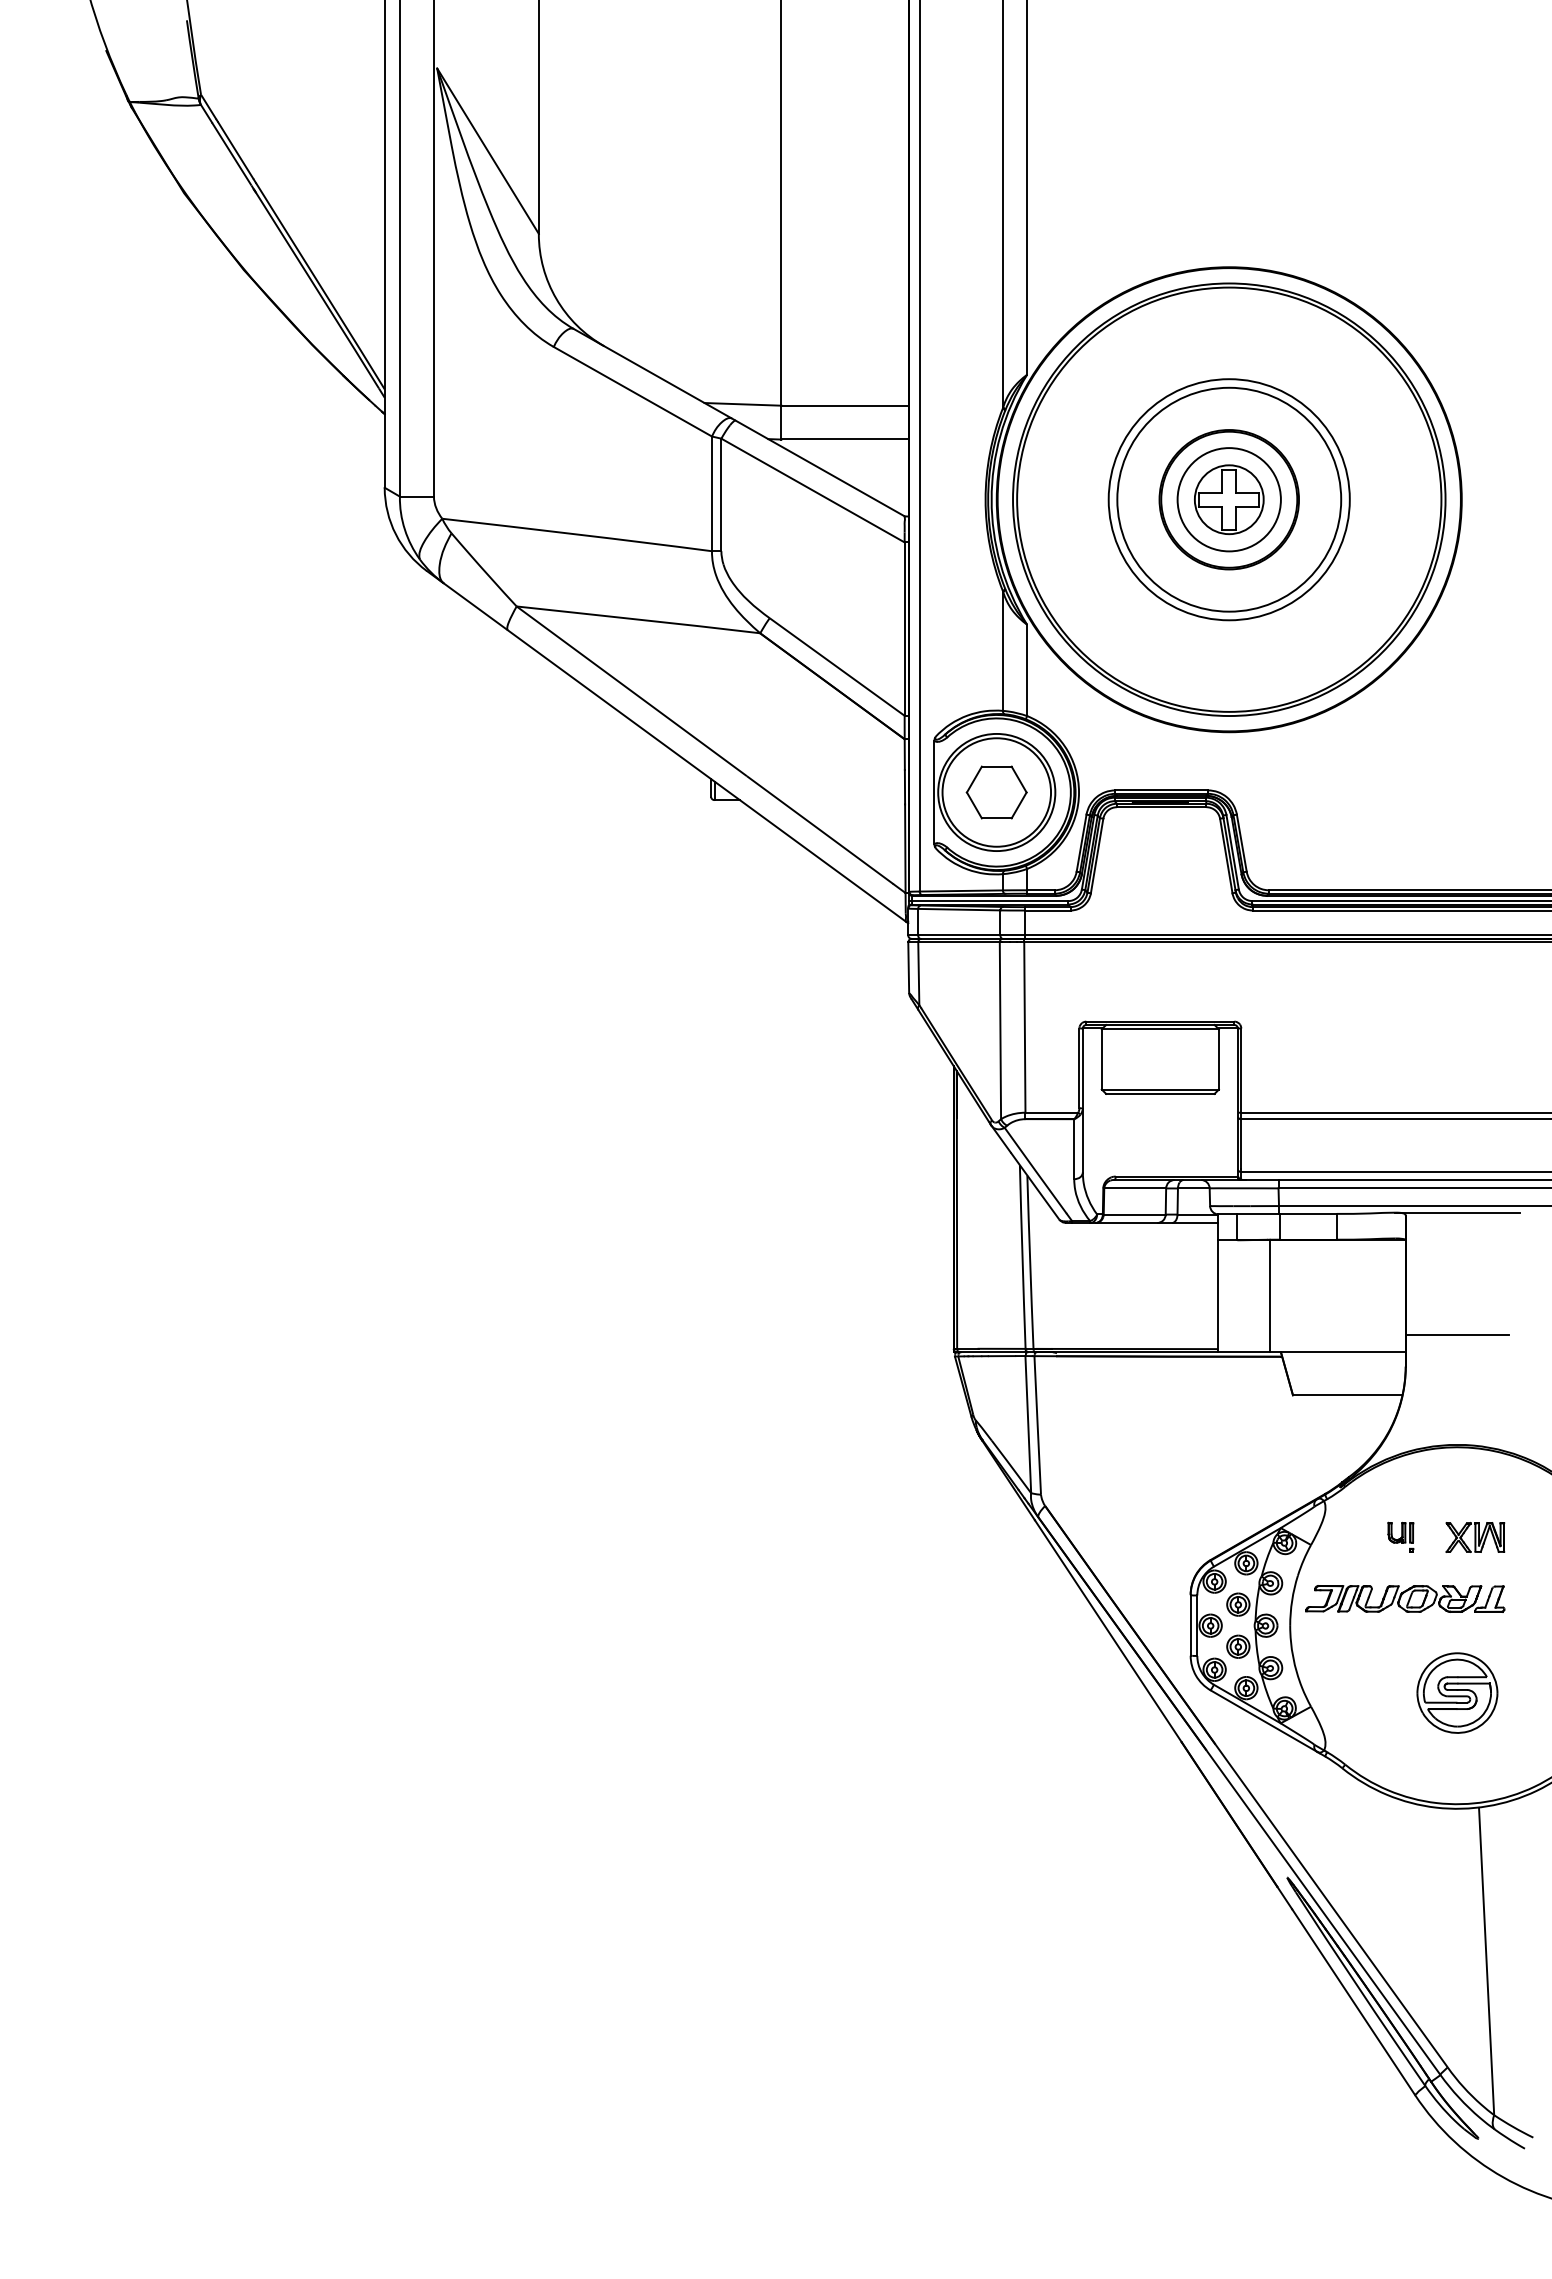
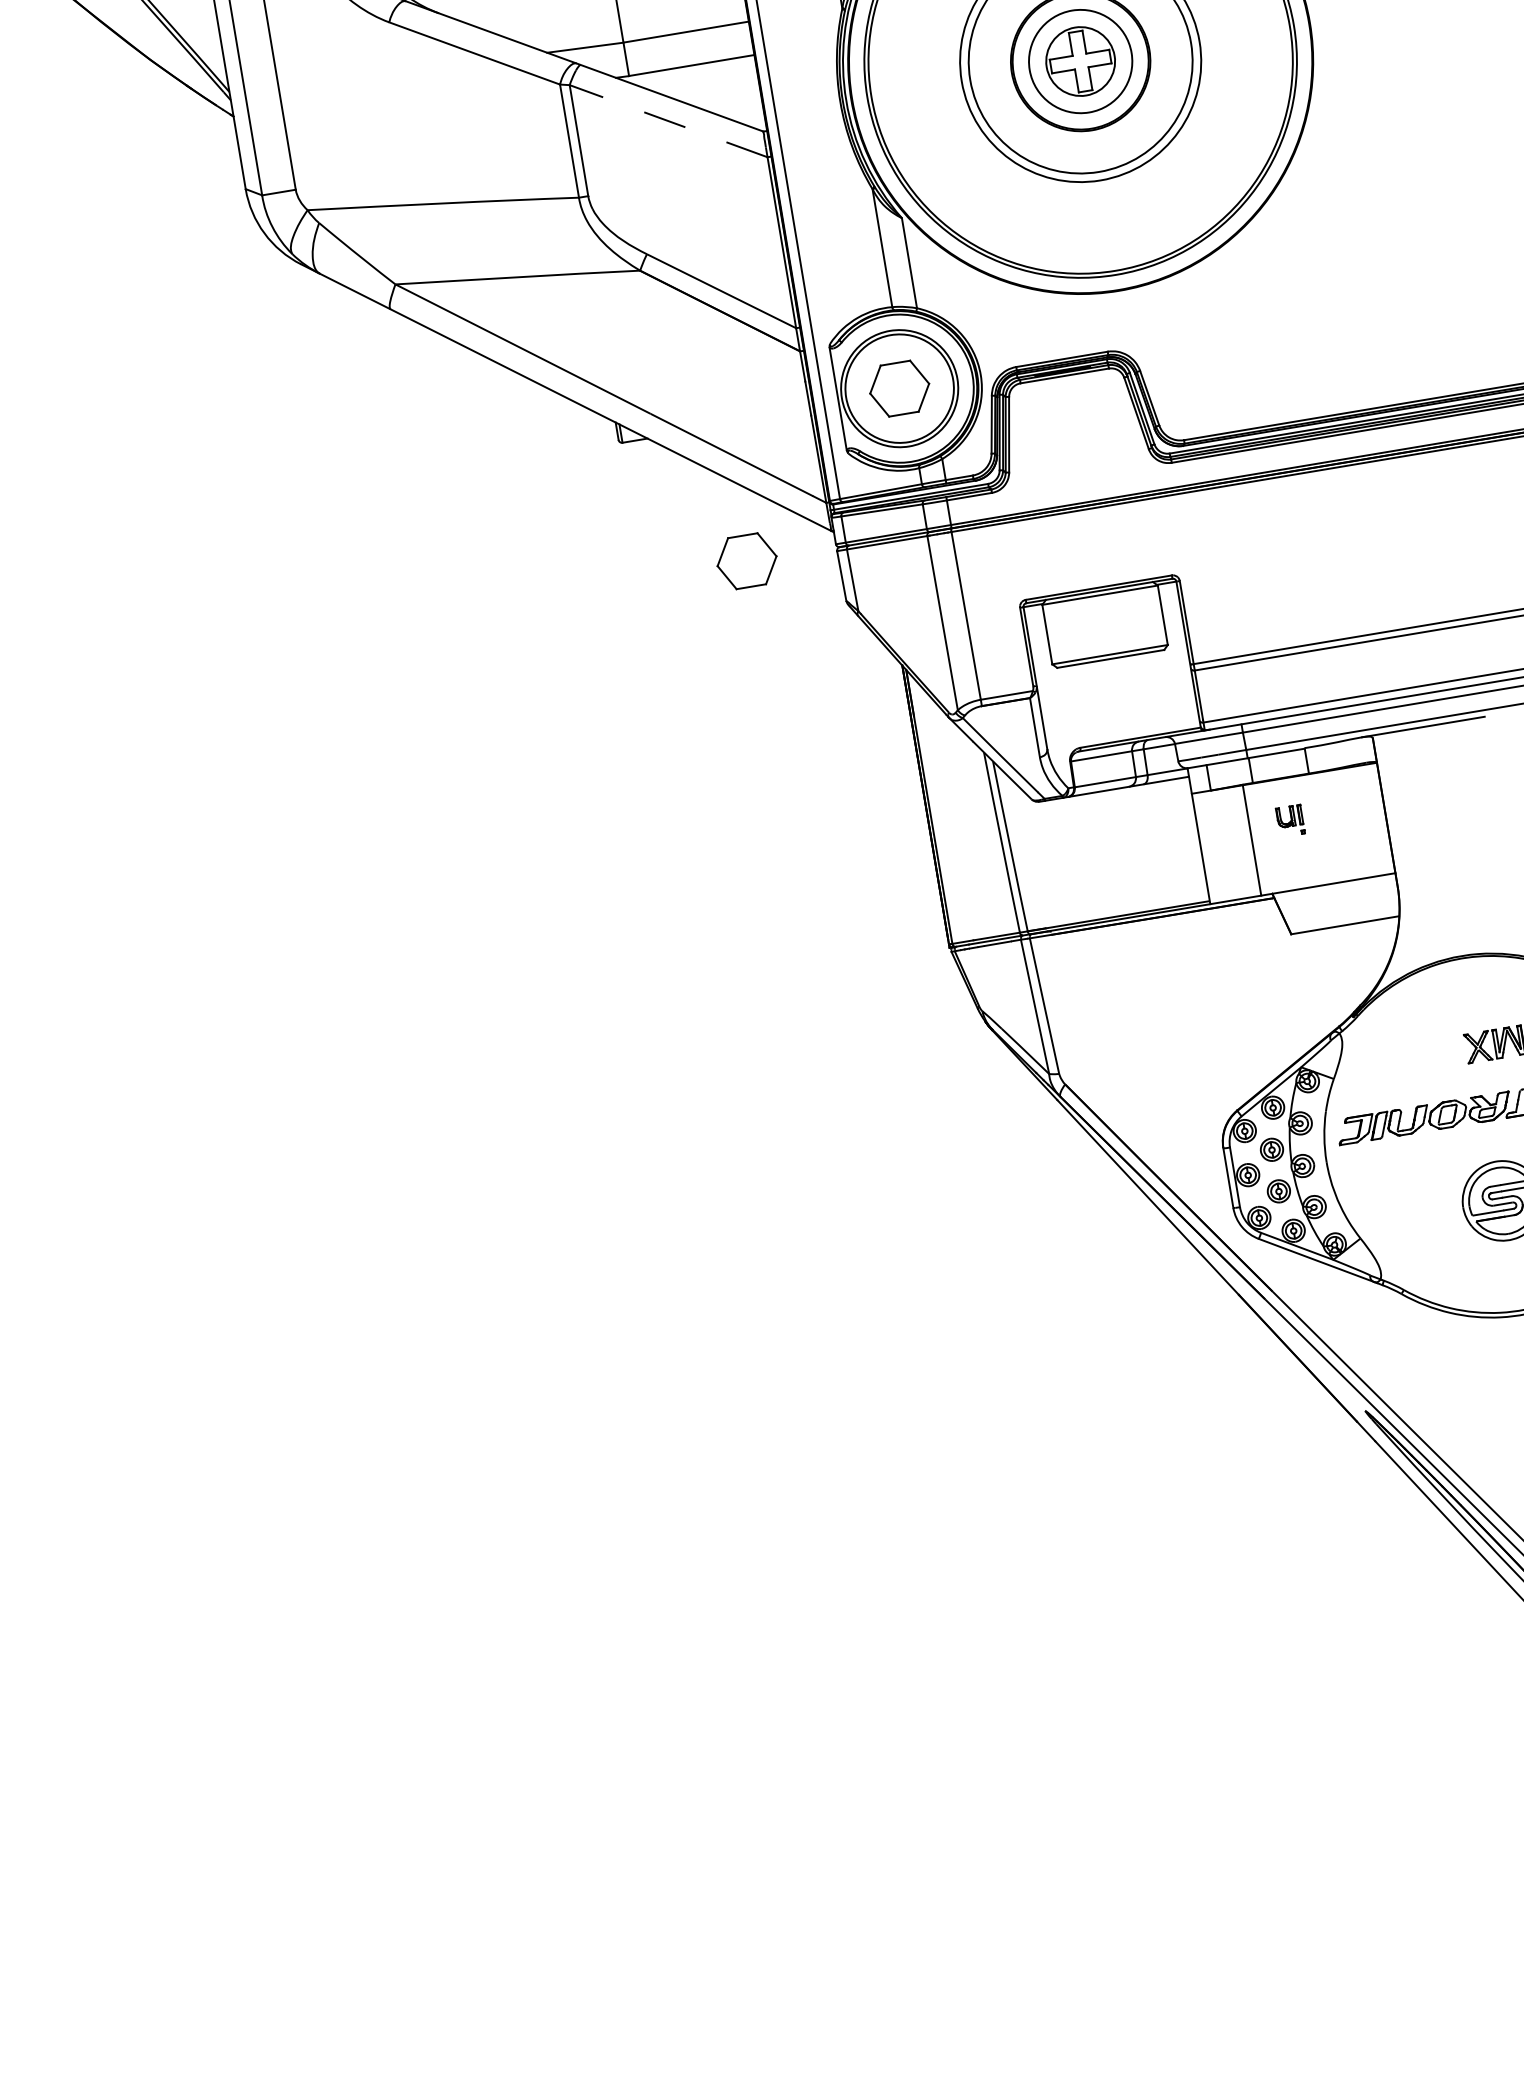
line: (812, 490) -> (668, 121), solid -> dashed
part: (817, 937) -> (746, 561), added
line: (1457, 1335) -> (1443, 848), removed
part: (1400, 1536) -> (1289, 820), moved

